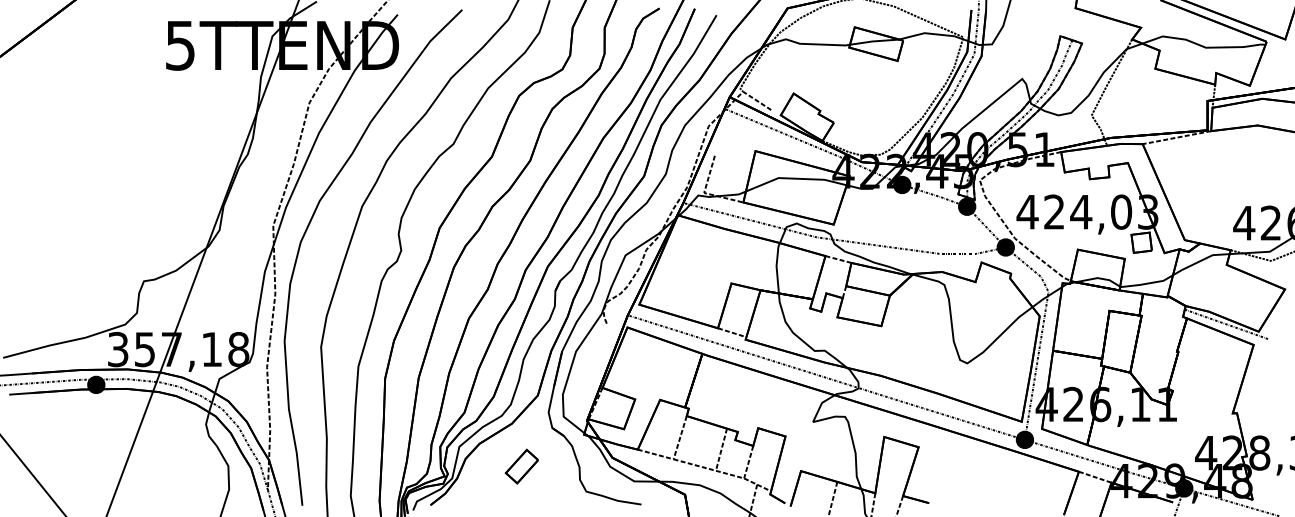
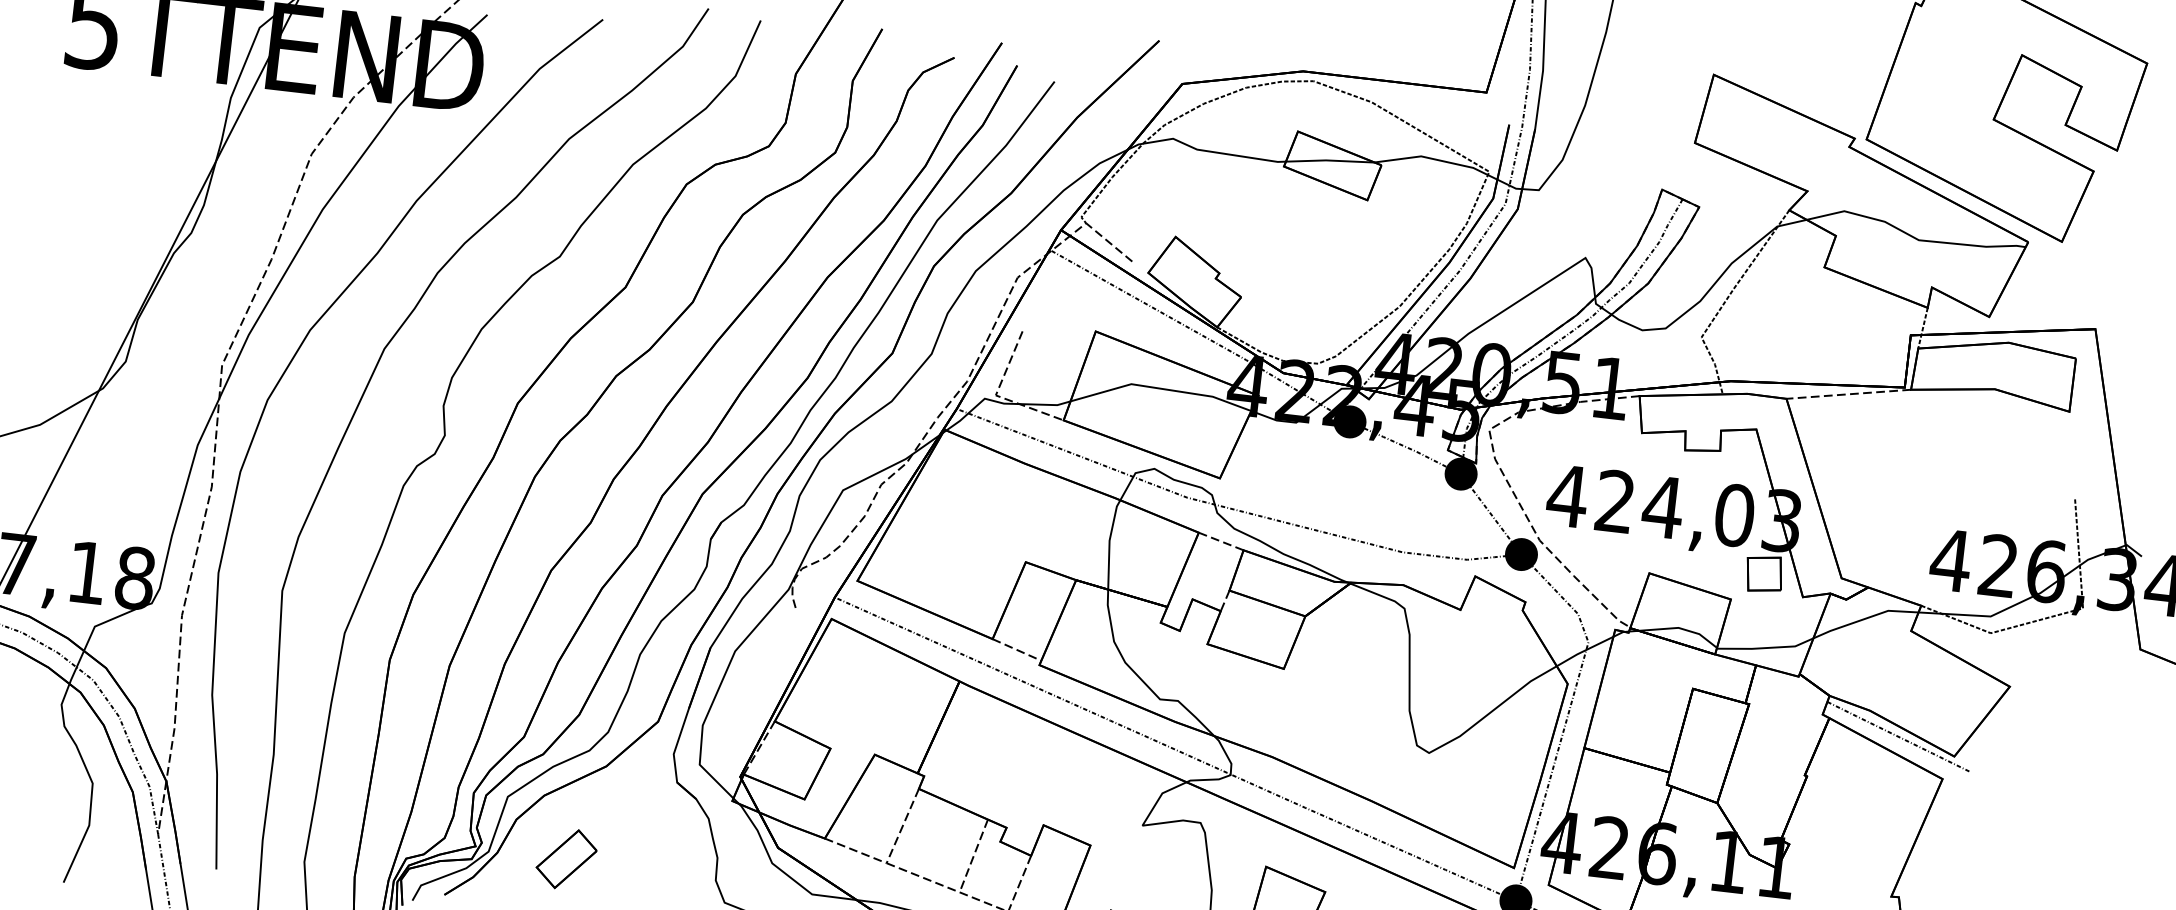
part: (521, 466) -> (565, 858), moved

